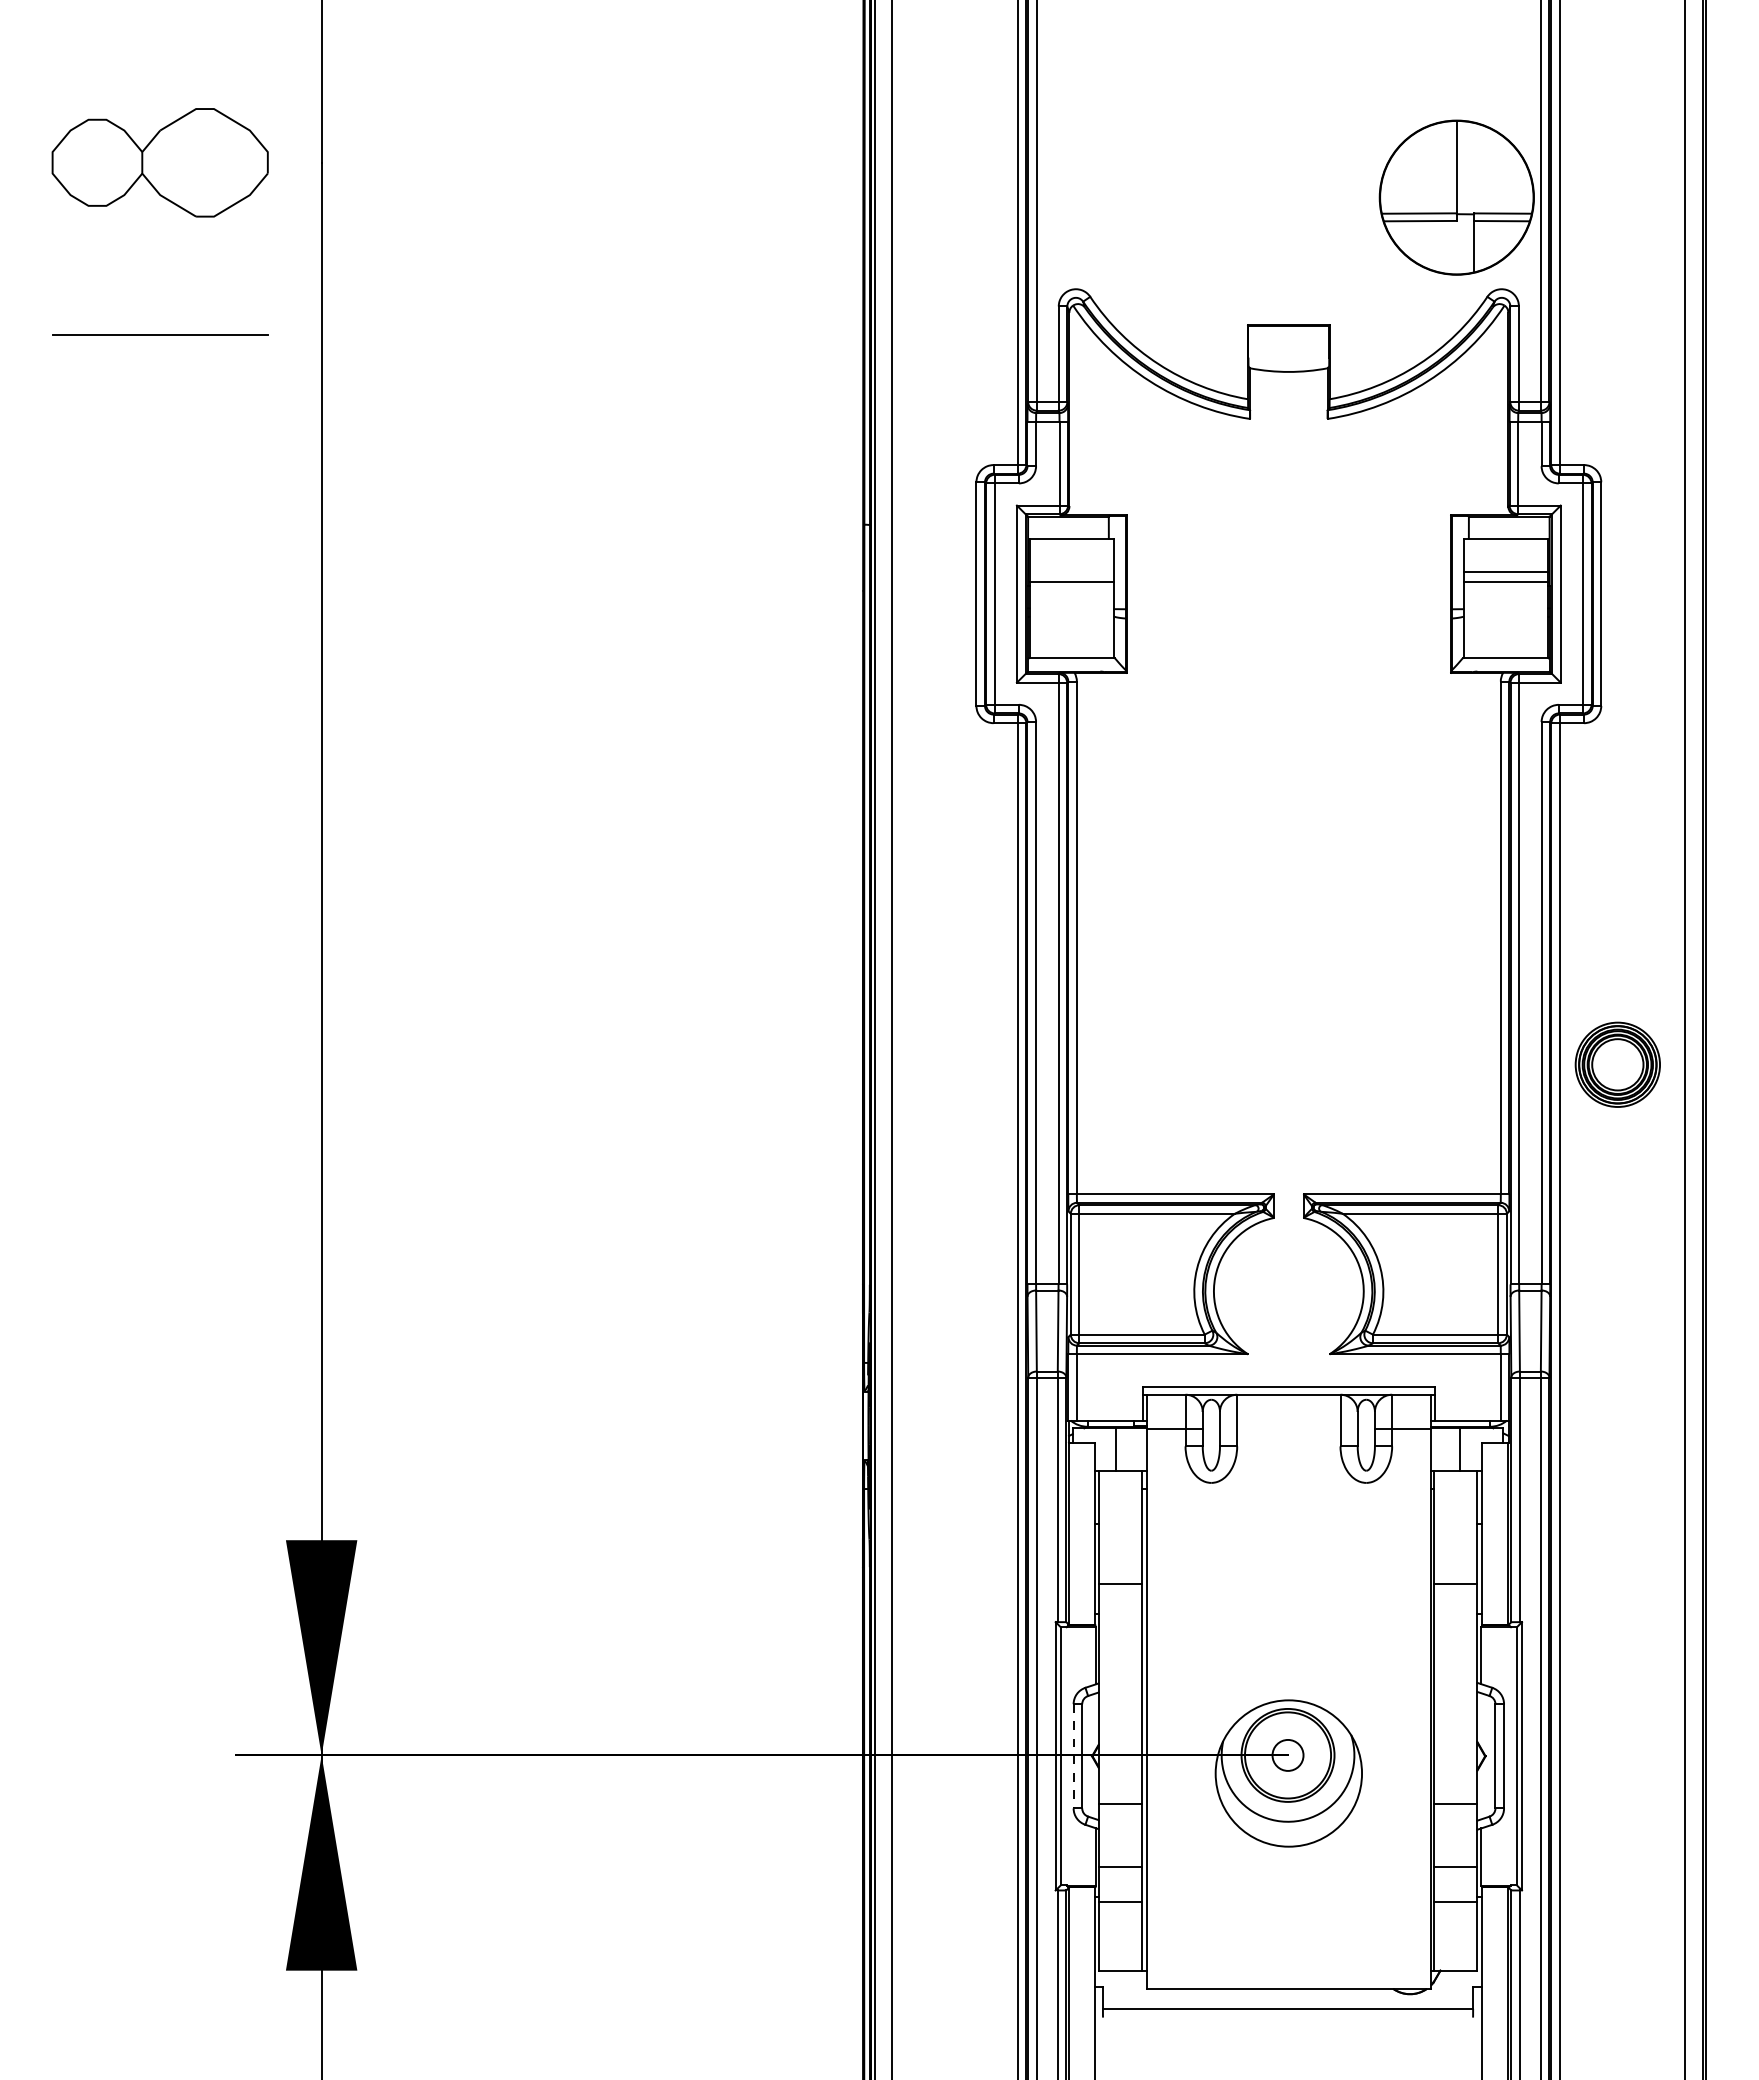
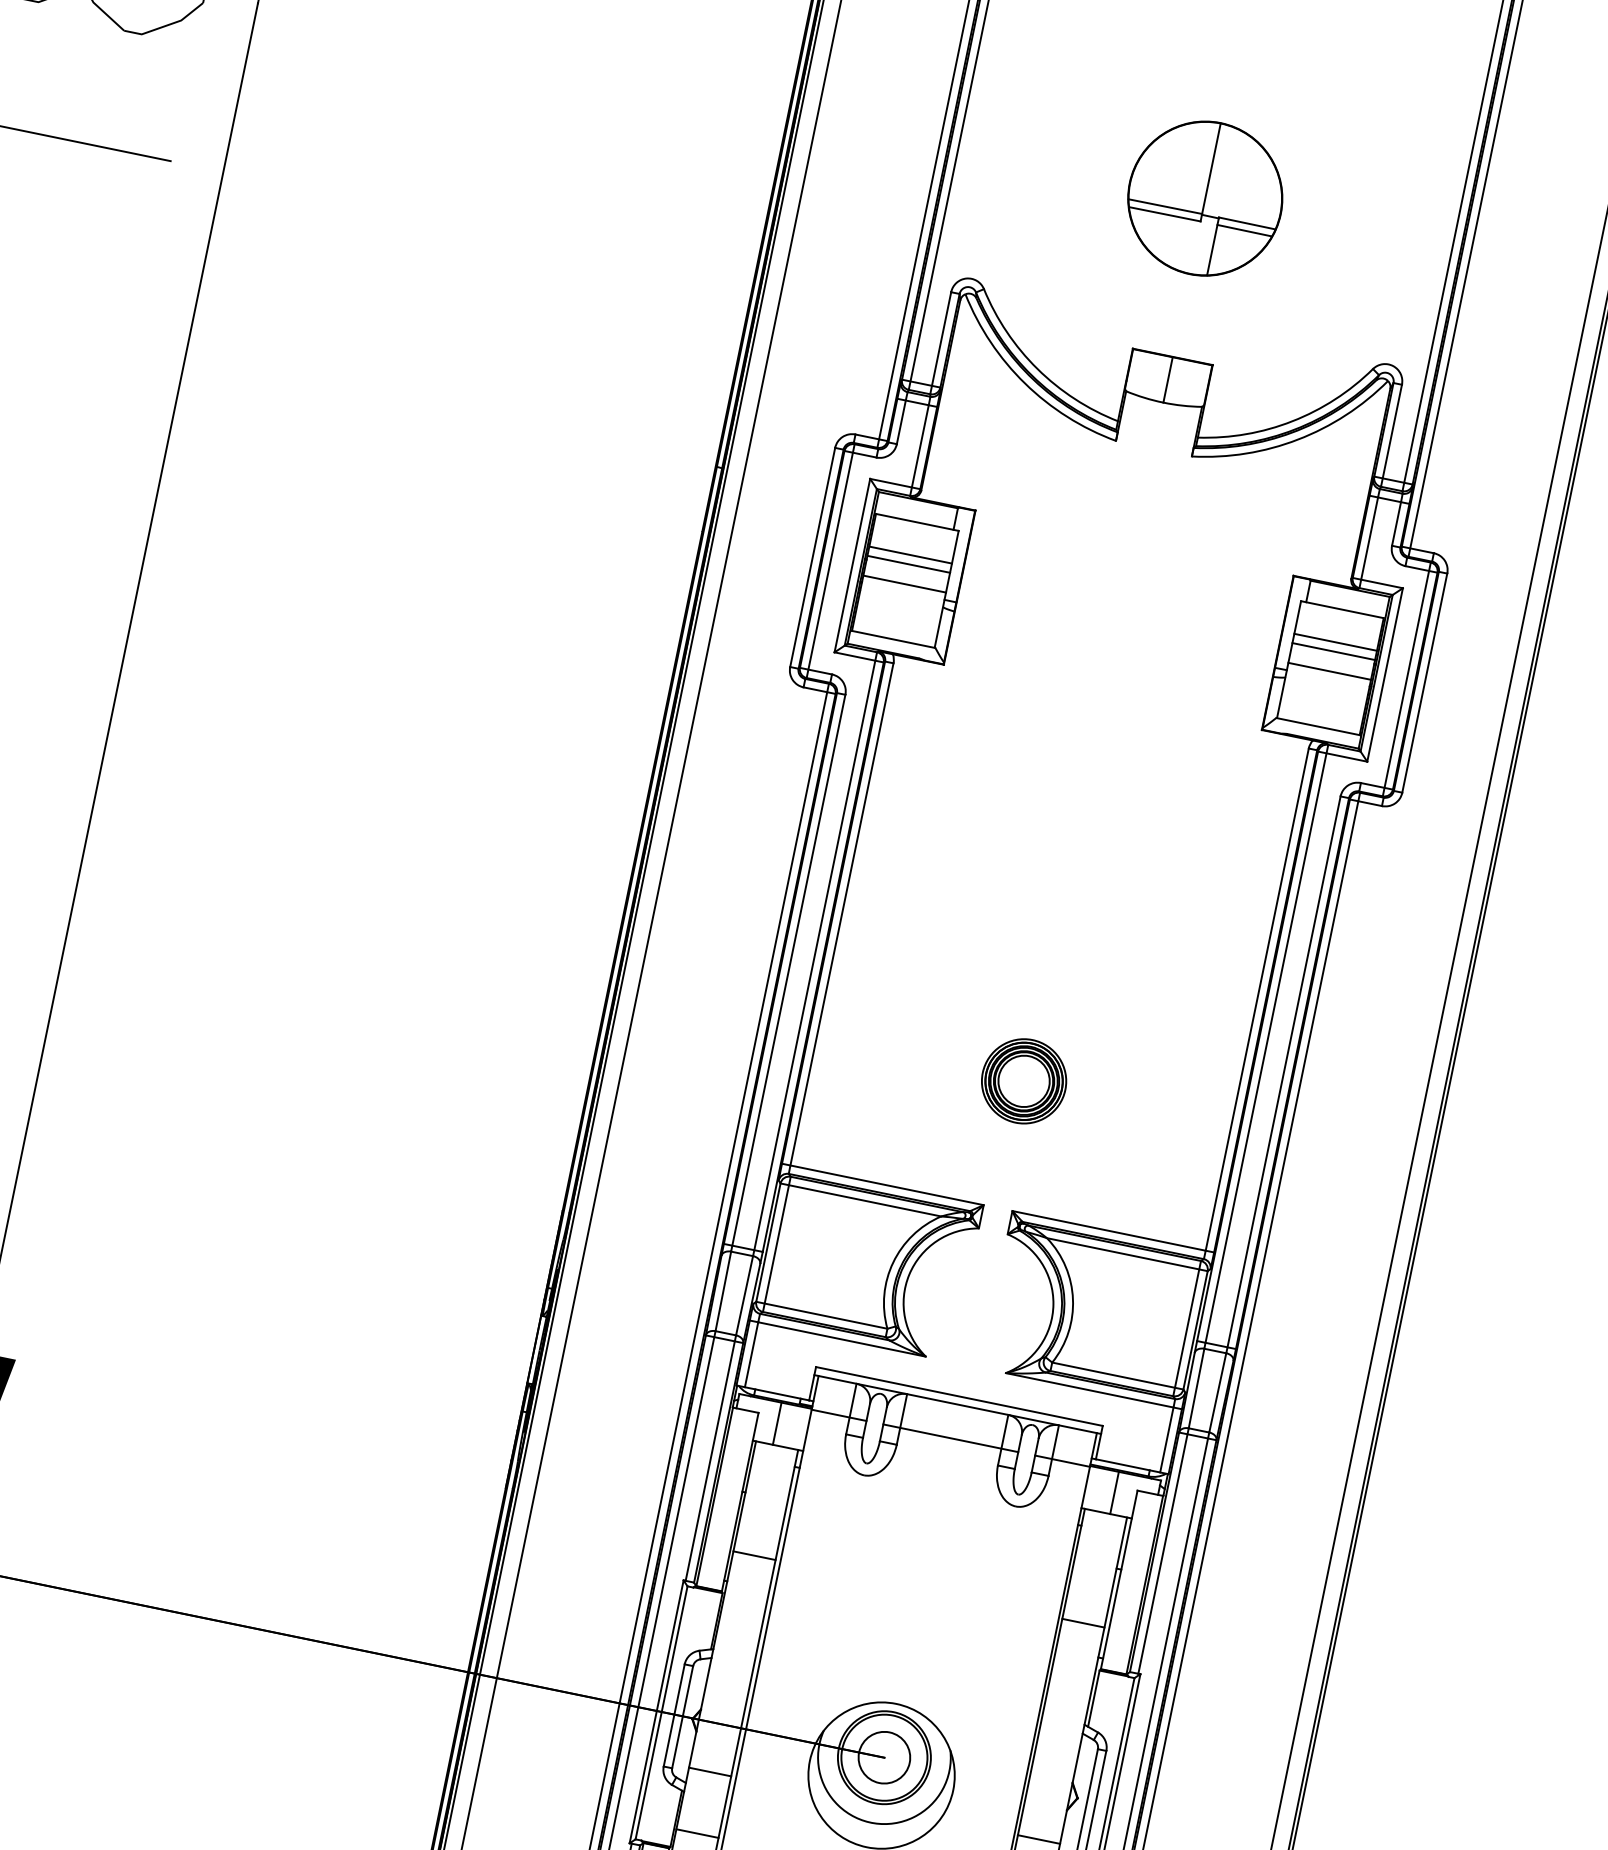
part: (1456, 197) -> (1204, 198), moved
line: (1288, 348) -> (1167, 379), added
line: (1071, 572) -> (910, 555), added
line: (1071, 601) -> (904, 583), added
line: (1505, 601) -> (1329, 671), added
part: (1617, 1064) -> (1023, 1080), moved
line: (1288, 1429) -> (950, 1438), added
circle: (1287, 1755) -> (883, 1757), size x1.67
line: (1073, 1756) -> (674, 1715), dashed -> solid

